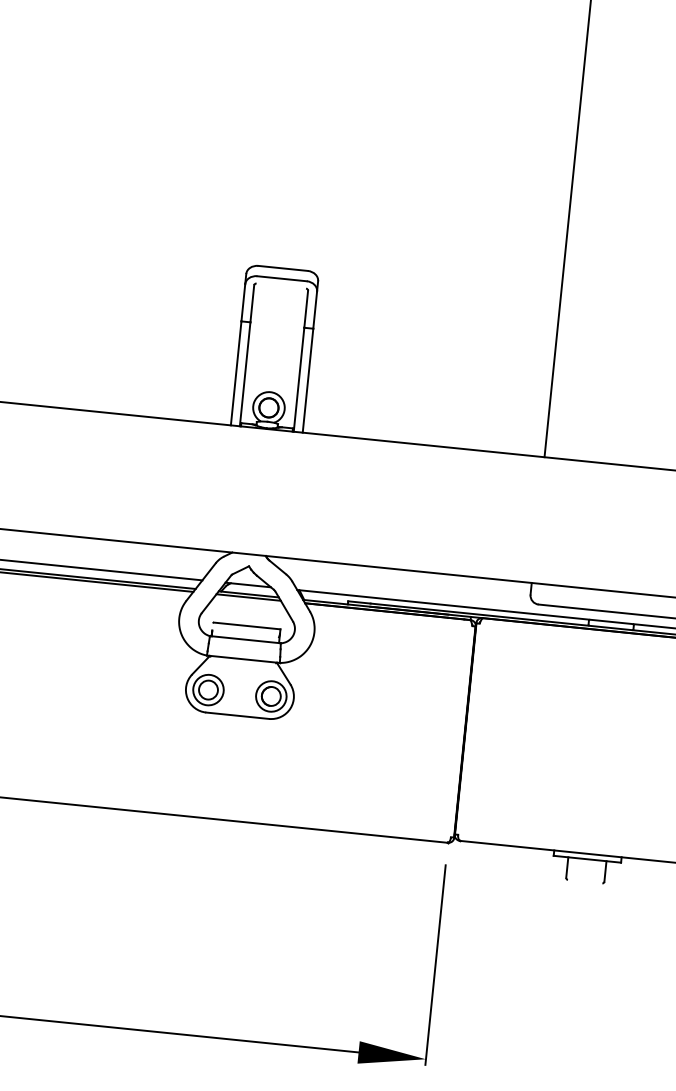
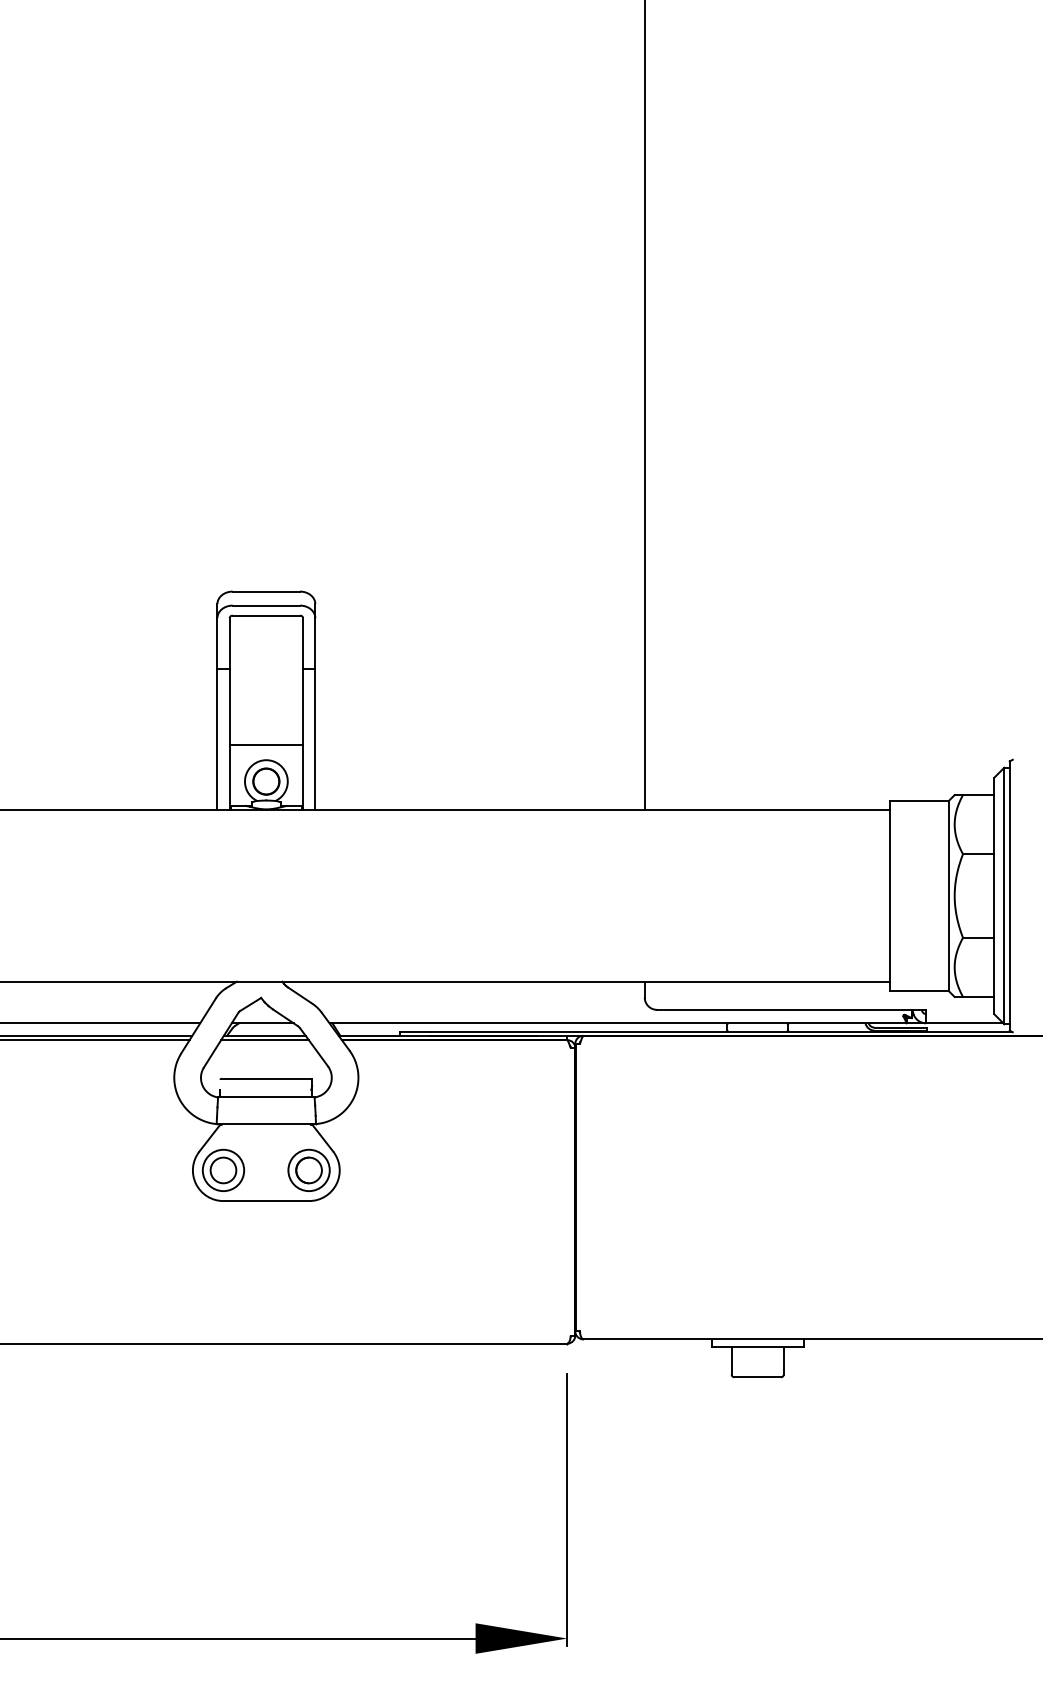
line: (281, 286) -> (266, 615), added
line: (271, 380) -> (266, 744), added
line: (584, 881) -> (757, 1377), added

